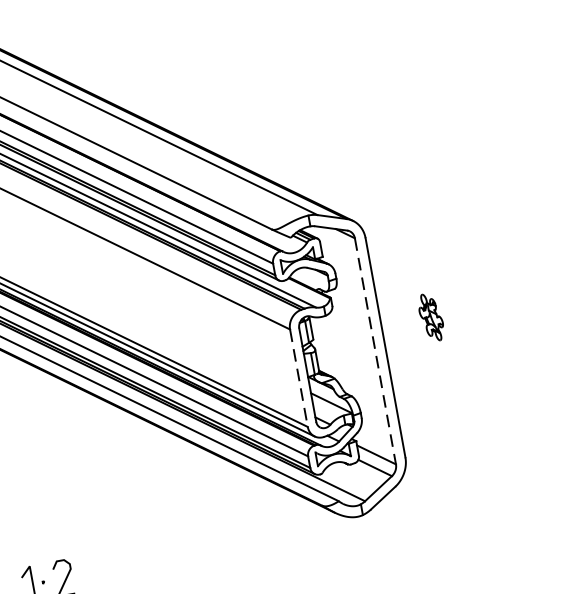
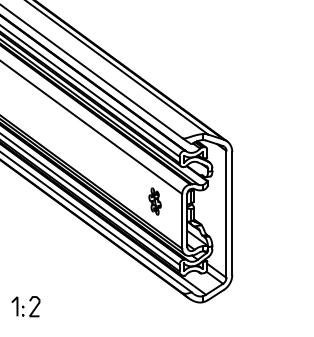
part: (430, 317) -> (154, 201), moved
line: (375, 351) -> (226, 214), dashed -> solid
line: (299, 378) -> (182, 221), dashed -> solid

